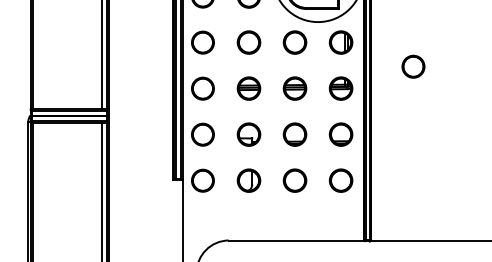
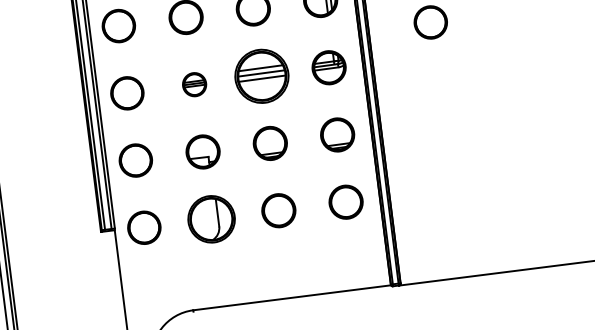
part: (248, 88) -> (193, 84), size x0.7
part: (294, 88) -> (261, 76), size x1.6
part: (248, 180) -> (210, 219), size x1.4

